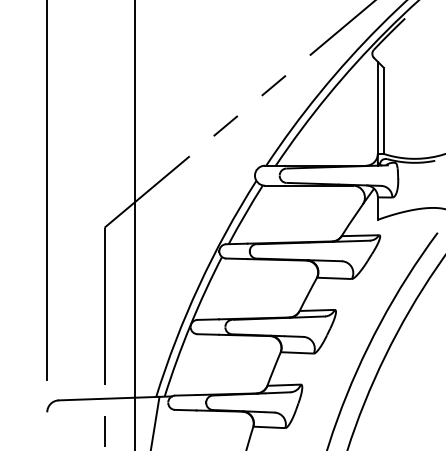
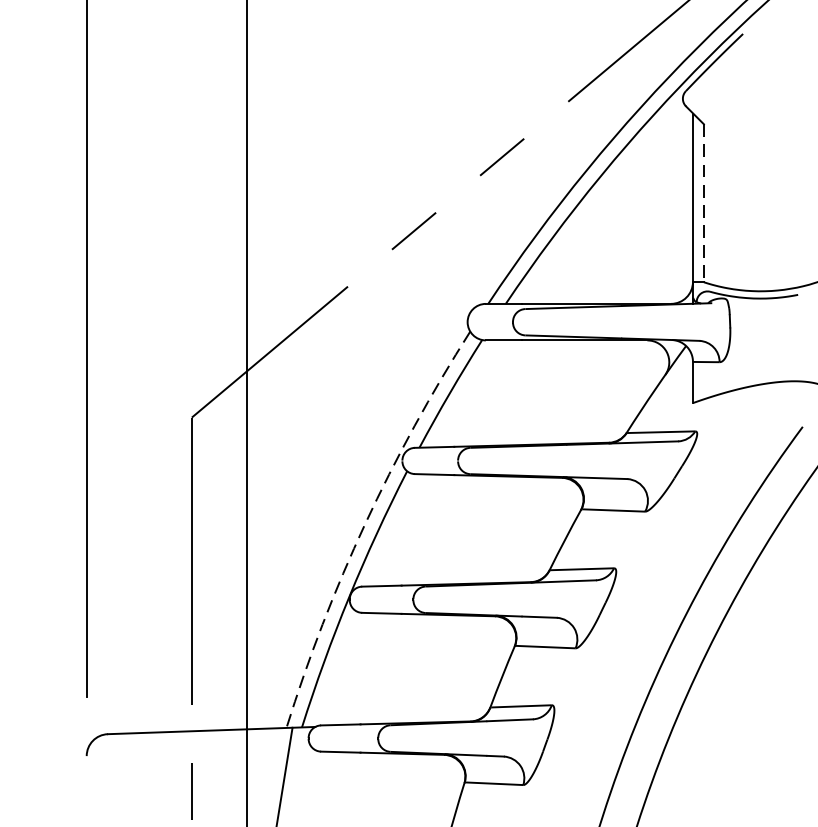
line: (383, 111) -> (703, 204), solid -> dashed
arc: (199, 285) -> (365, 523), solid -> dashed

